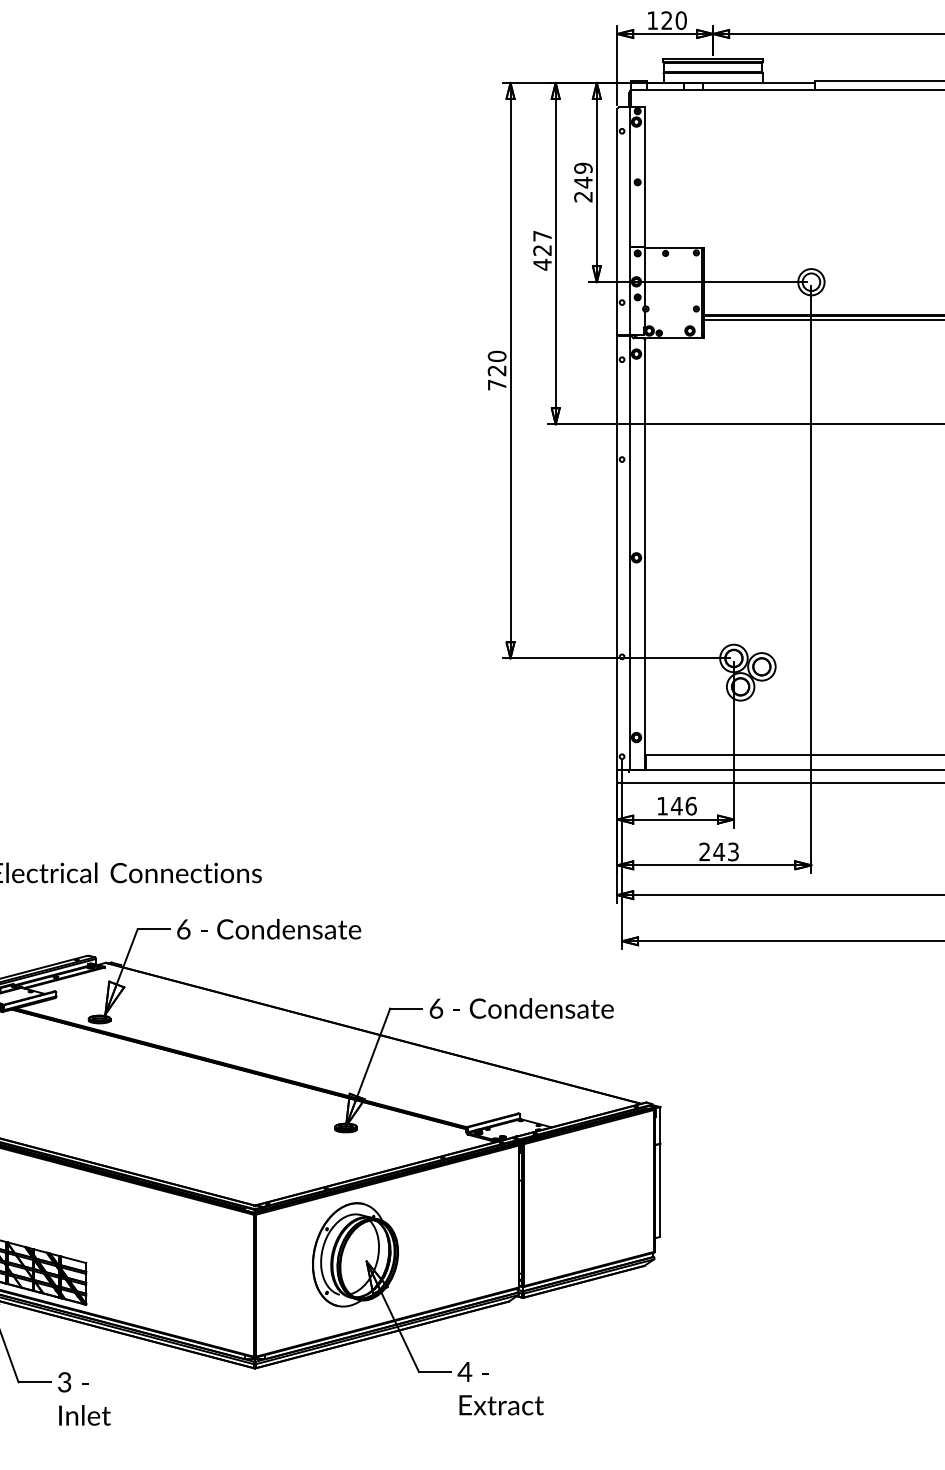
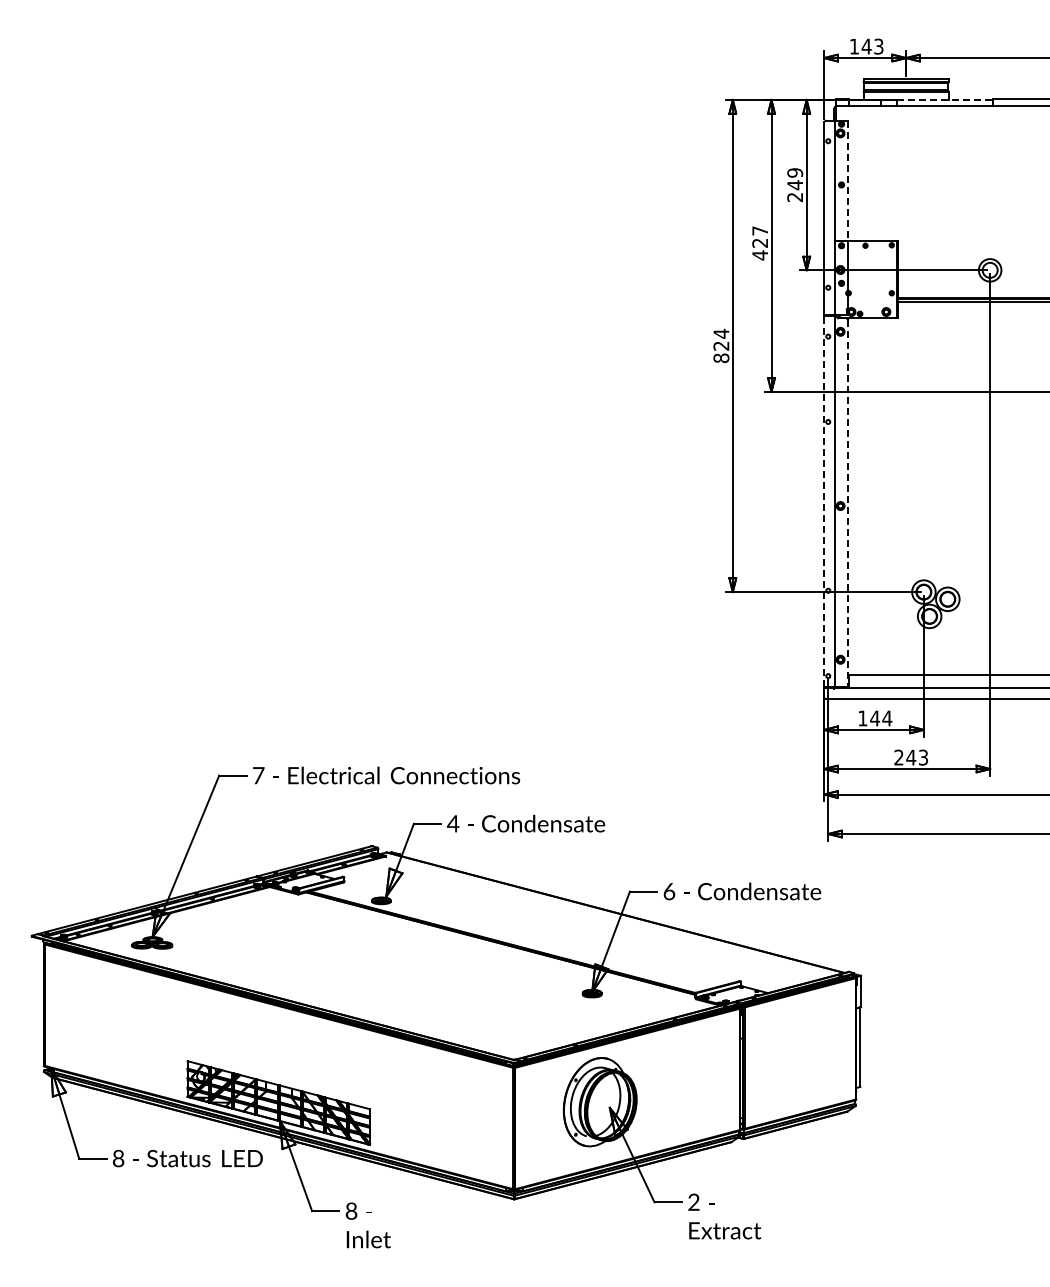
text: (673, 20) -> (872, 46), 120 -> 143
line: (759, 82) -> (945, 99), solid -> dashed
line: (645, 177) -> (848, 180), solid -> dashed
text: (497, 370) -> (721, 345), 720 -> 824
line: (617, 552) -> (824, 501), solid -> dashed
line: (645, 554) -> (848, 503), solid -> dashed
text: (691, 806) -> (887, 718), 146 -> 144
text: (182, 929) -> (452, 823), 6 -> 4
text: (464, 1371) -> (693, 1201), 4 -> 2
text: (64, 1382) -> (351, 1211), 3 -> 8

